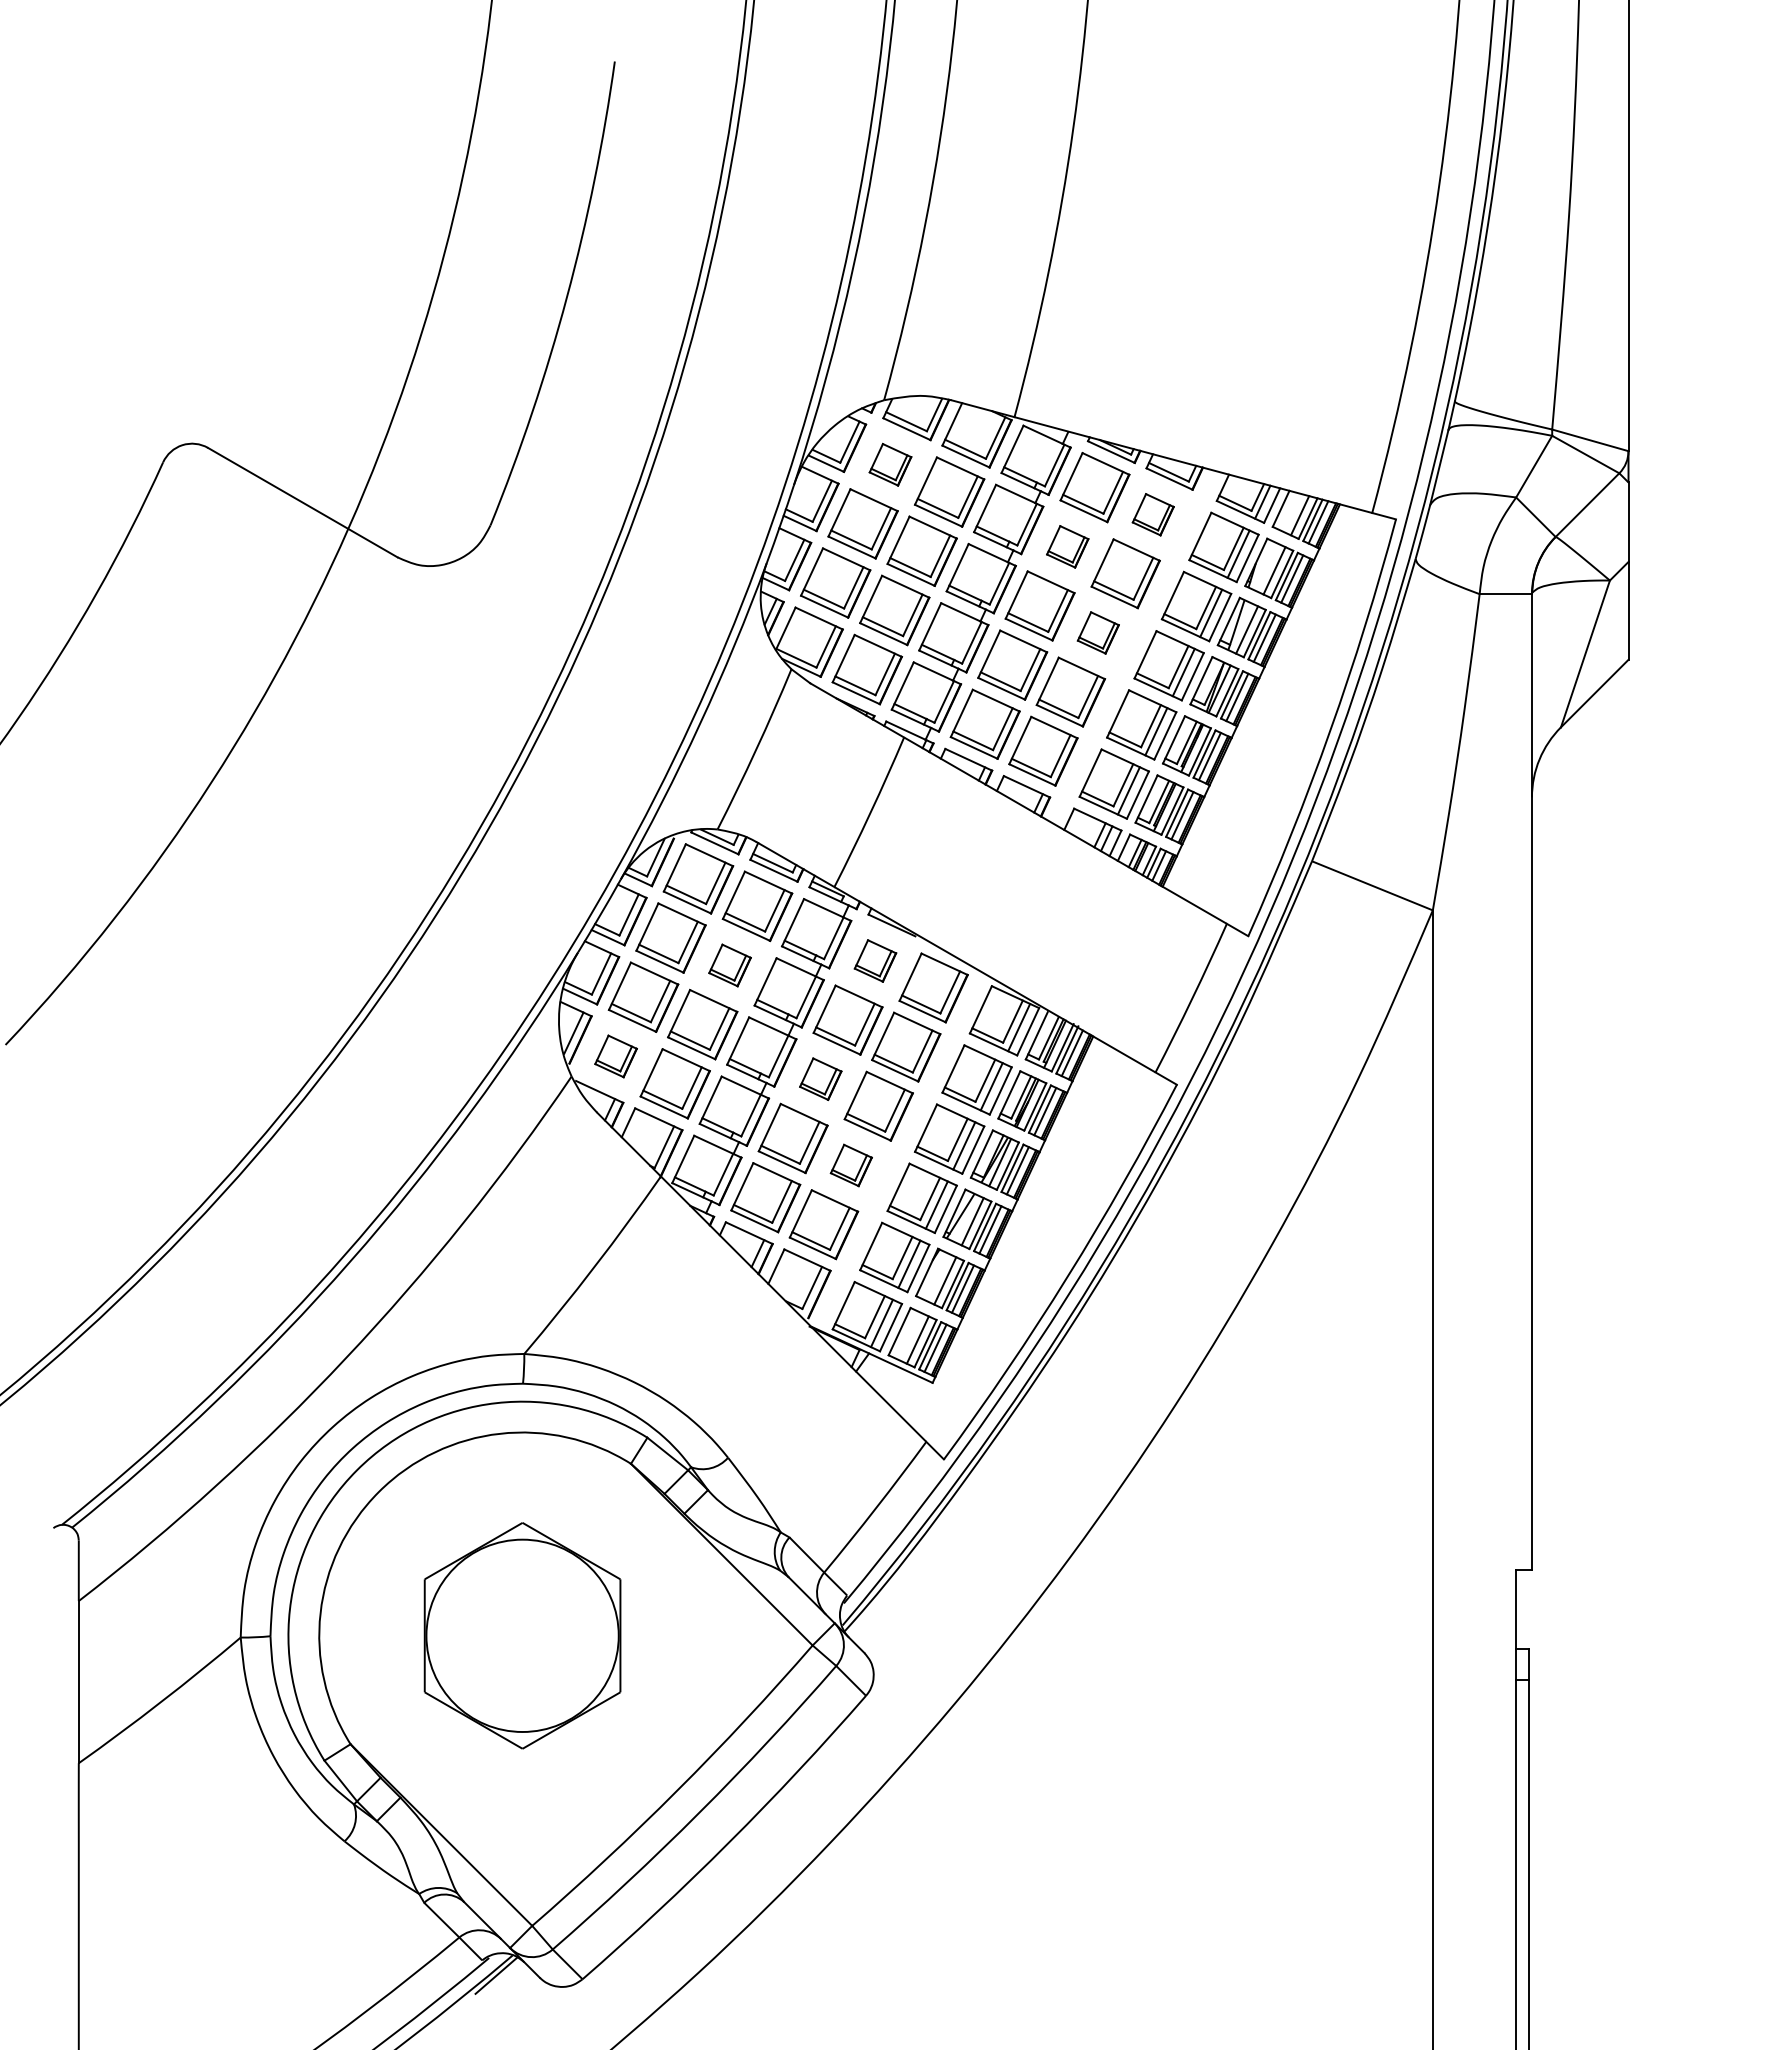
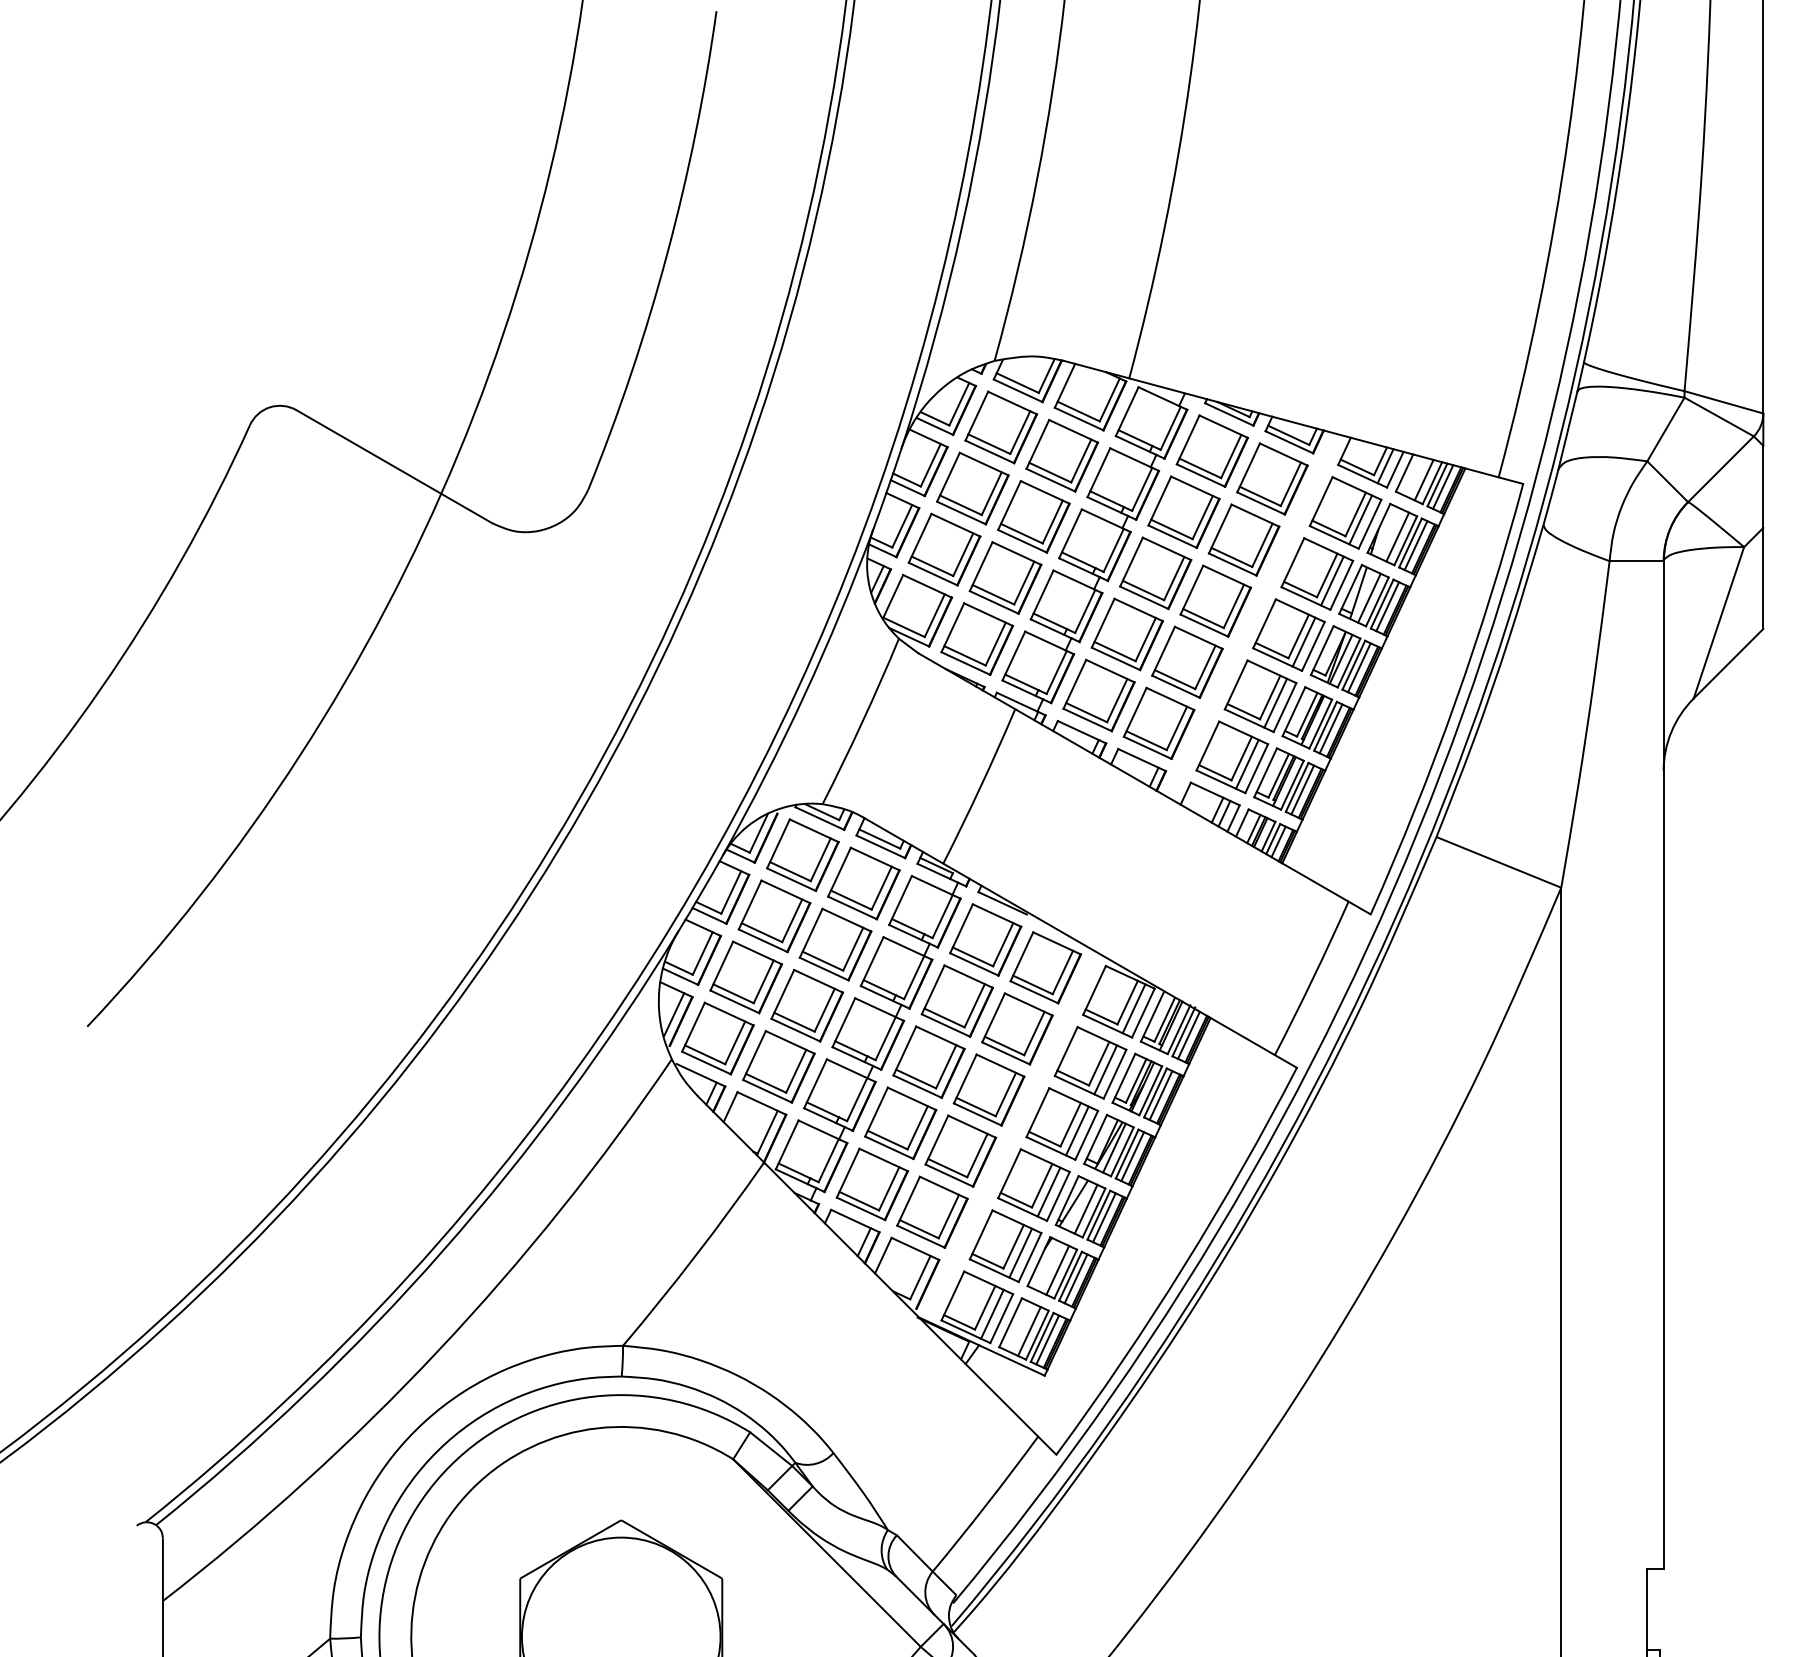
part: (890, 464) -> (1001, 427), size x1.67
part: (1153, 514) -> (1272, 478), size x1.67
part: (1067, 546) -> (1183, 511), size x1.67
part: (1098, 632) -> (1215, 600), size x1.67
part: (875, 960) -> (985, 939), size x1.67
part: (729, 965) -> (834, 944), size x1.67
part: (615, 1056) -> (717, 1038), size x1.67
part: (820, 1078) -> (928, 1061), size x1.67
part: (851, 1165) -> (960, 1151), size x1.67

